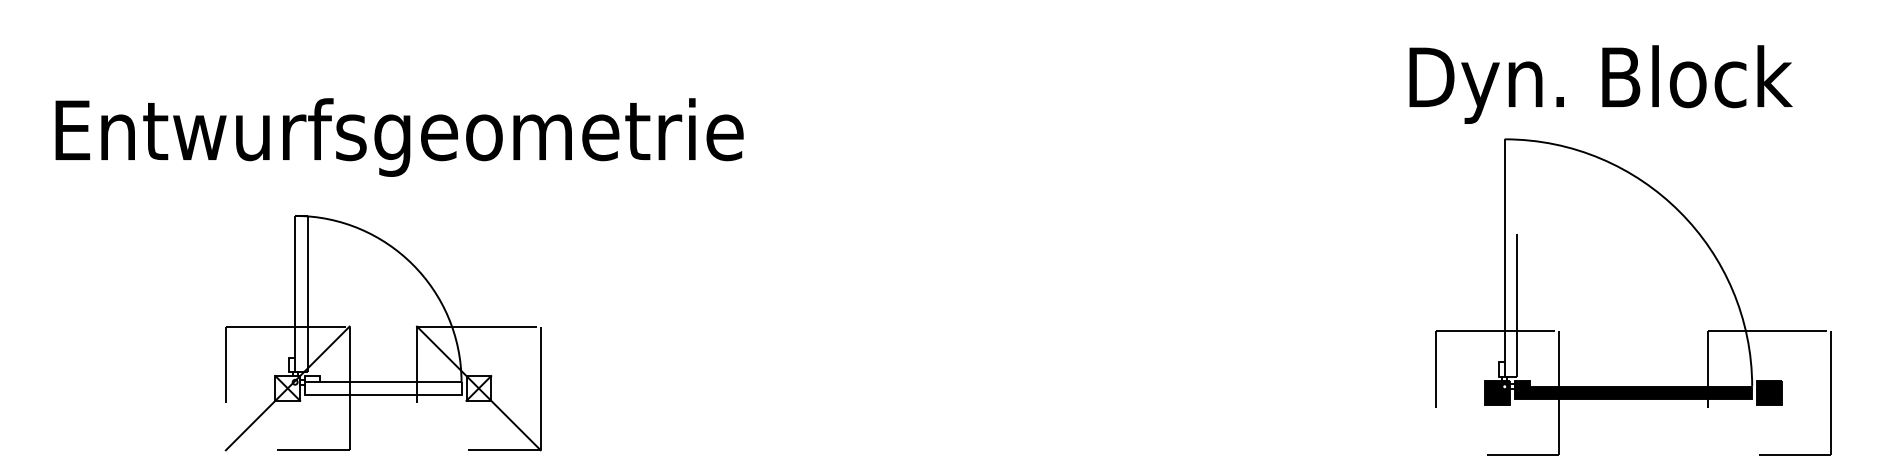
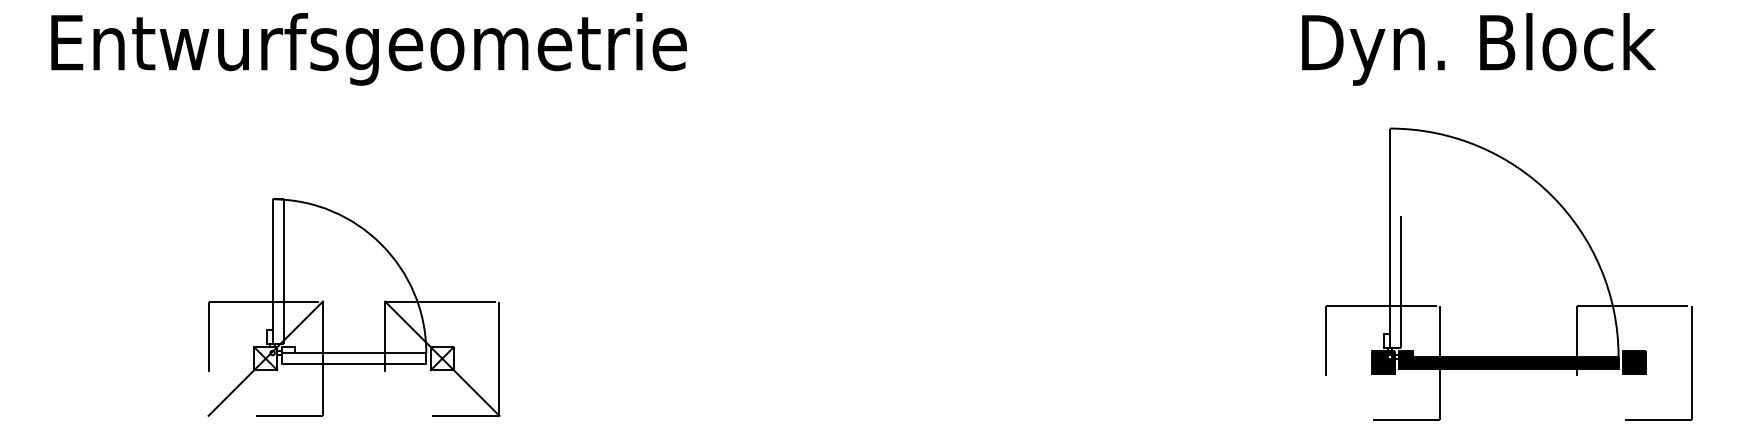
text: (1600, 84) -> (1478, 49), moved
text: (399, 137) -> (368, 49), moved

